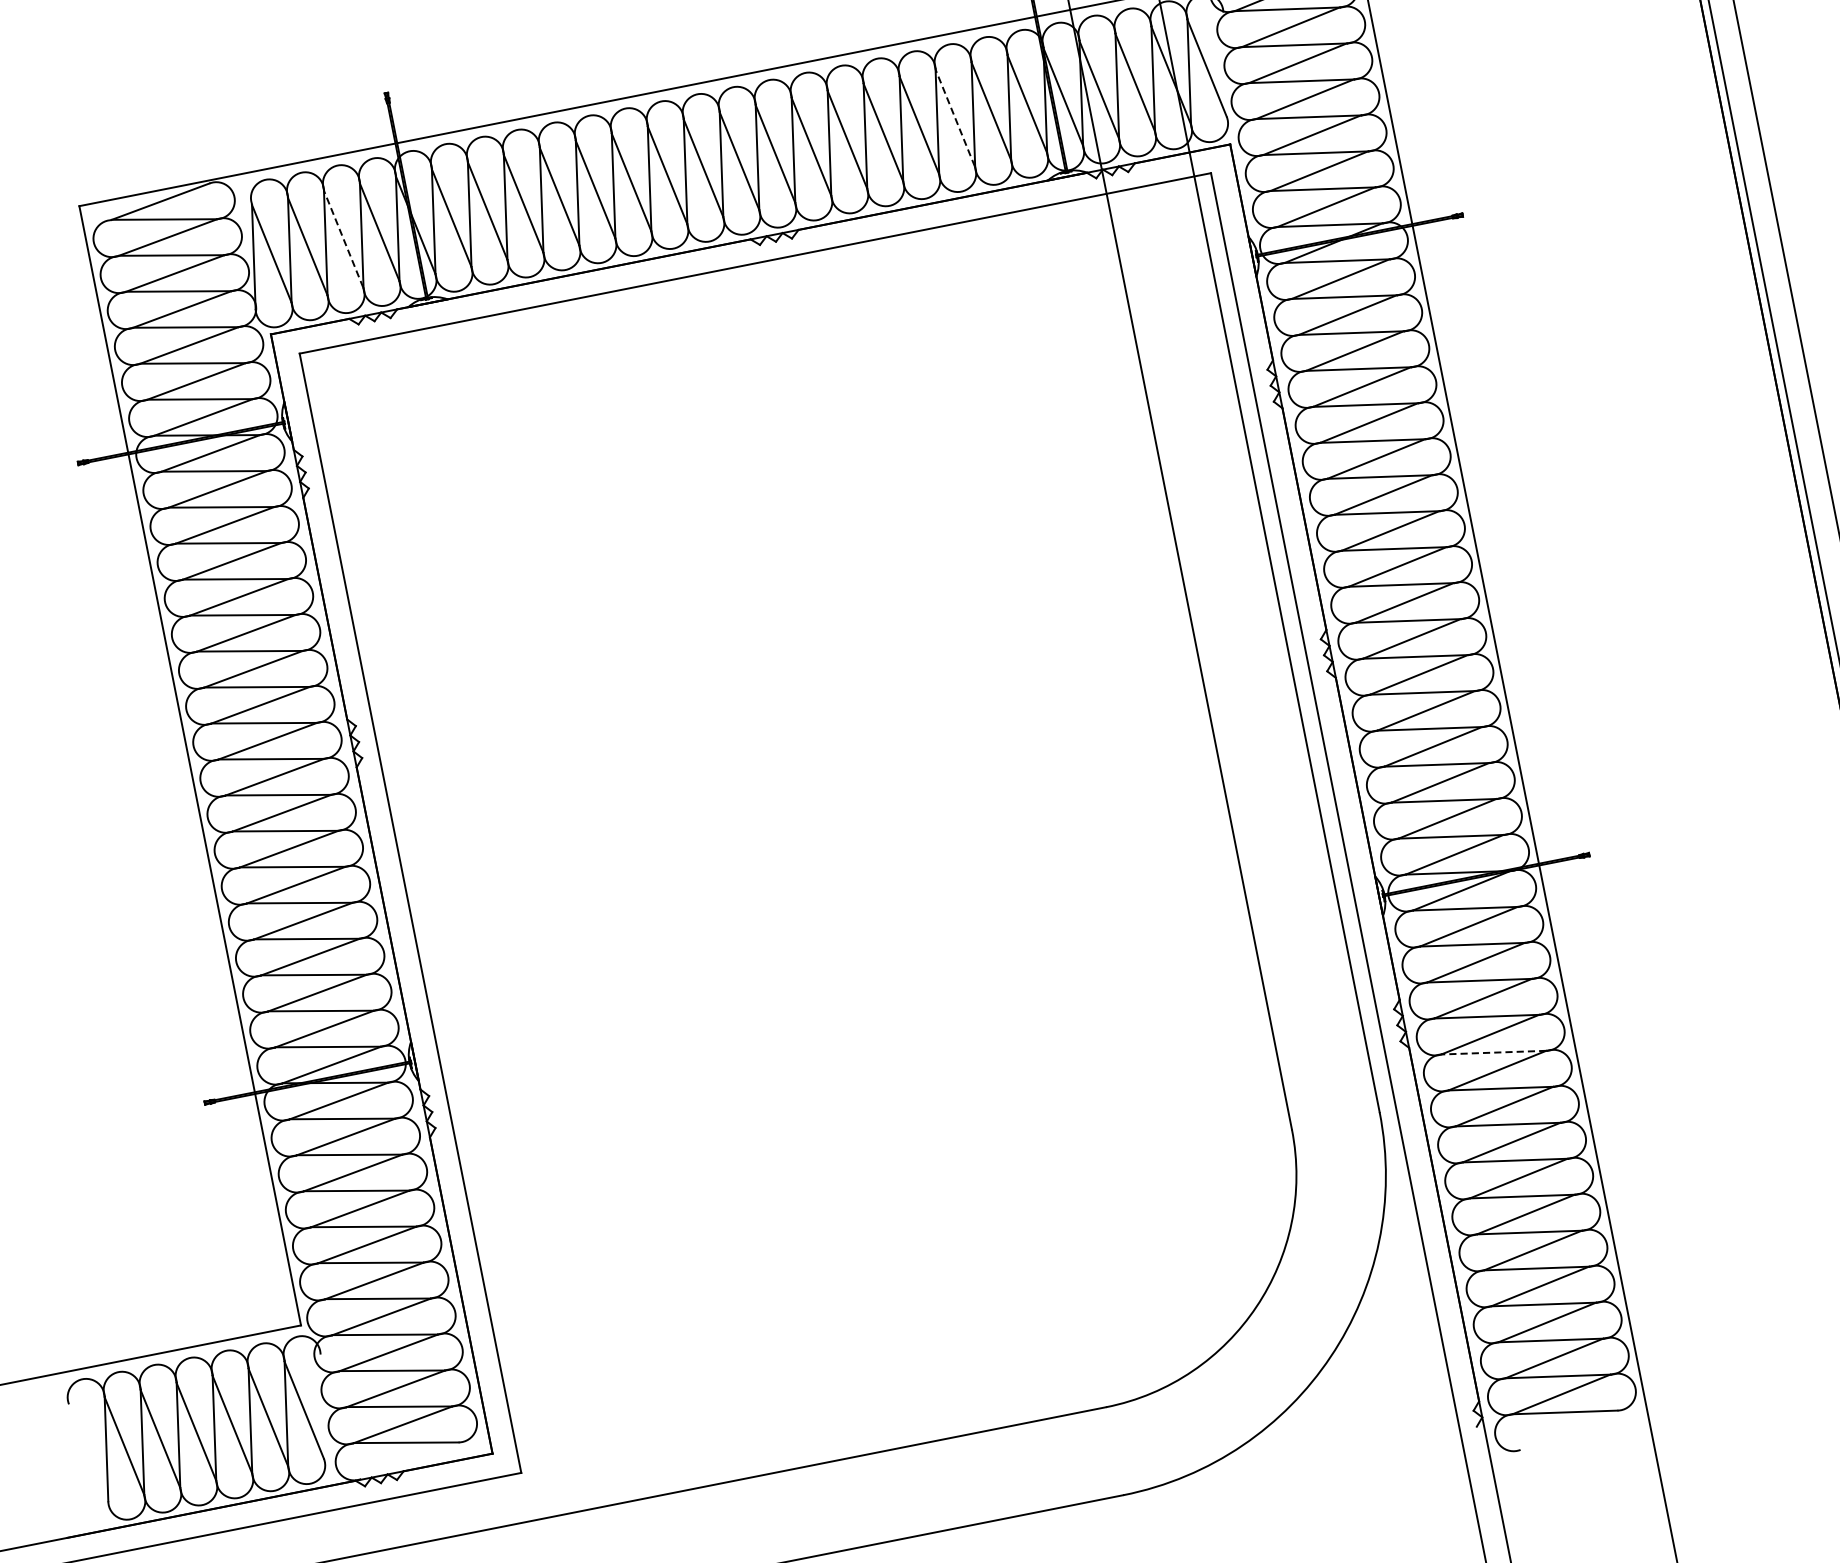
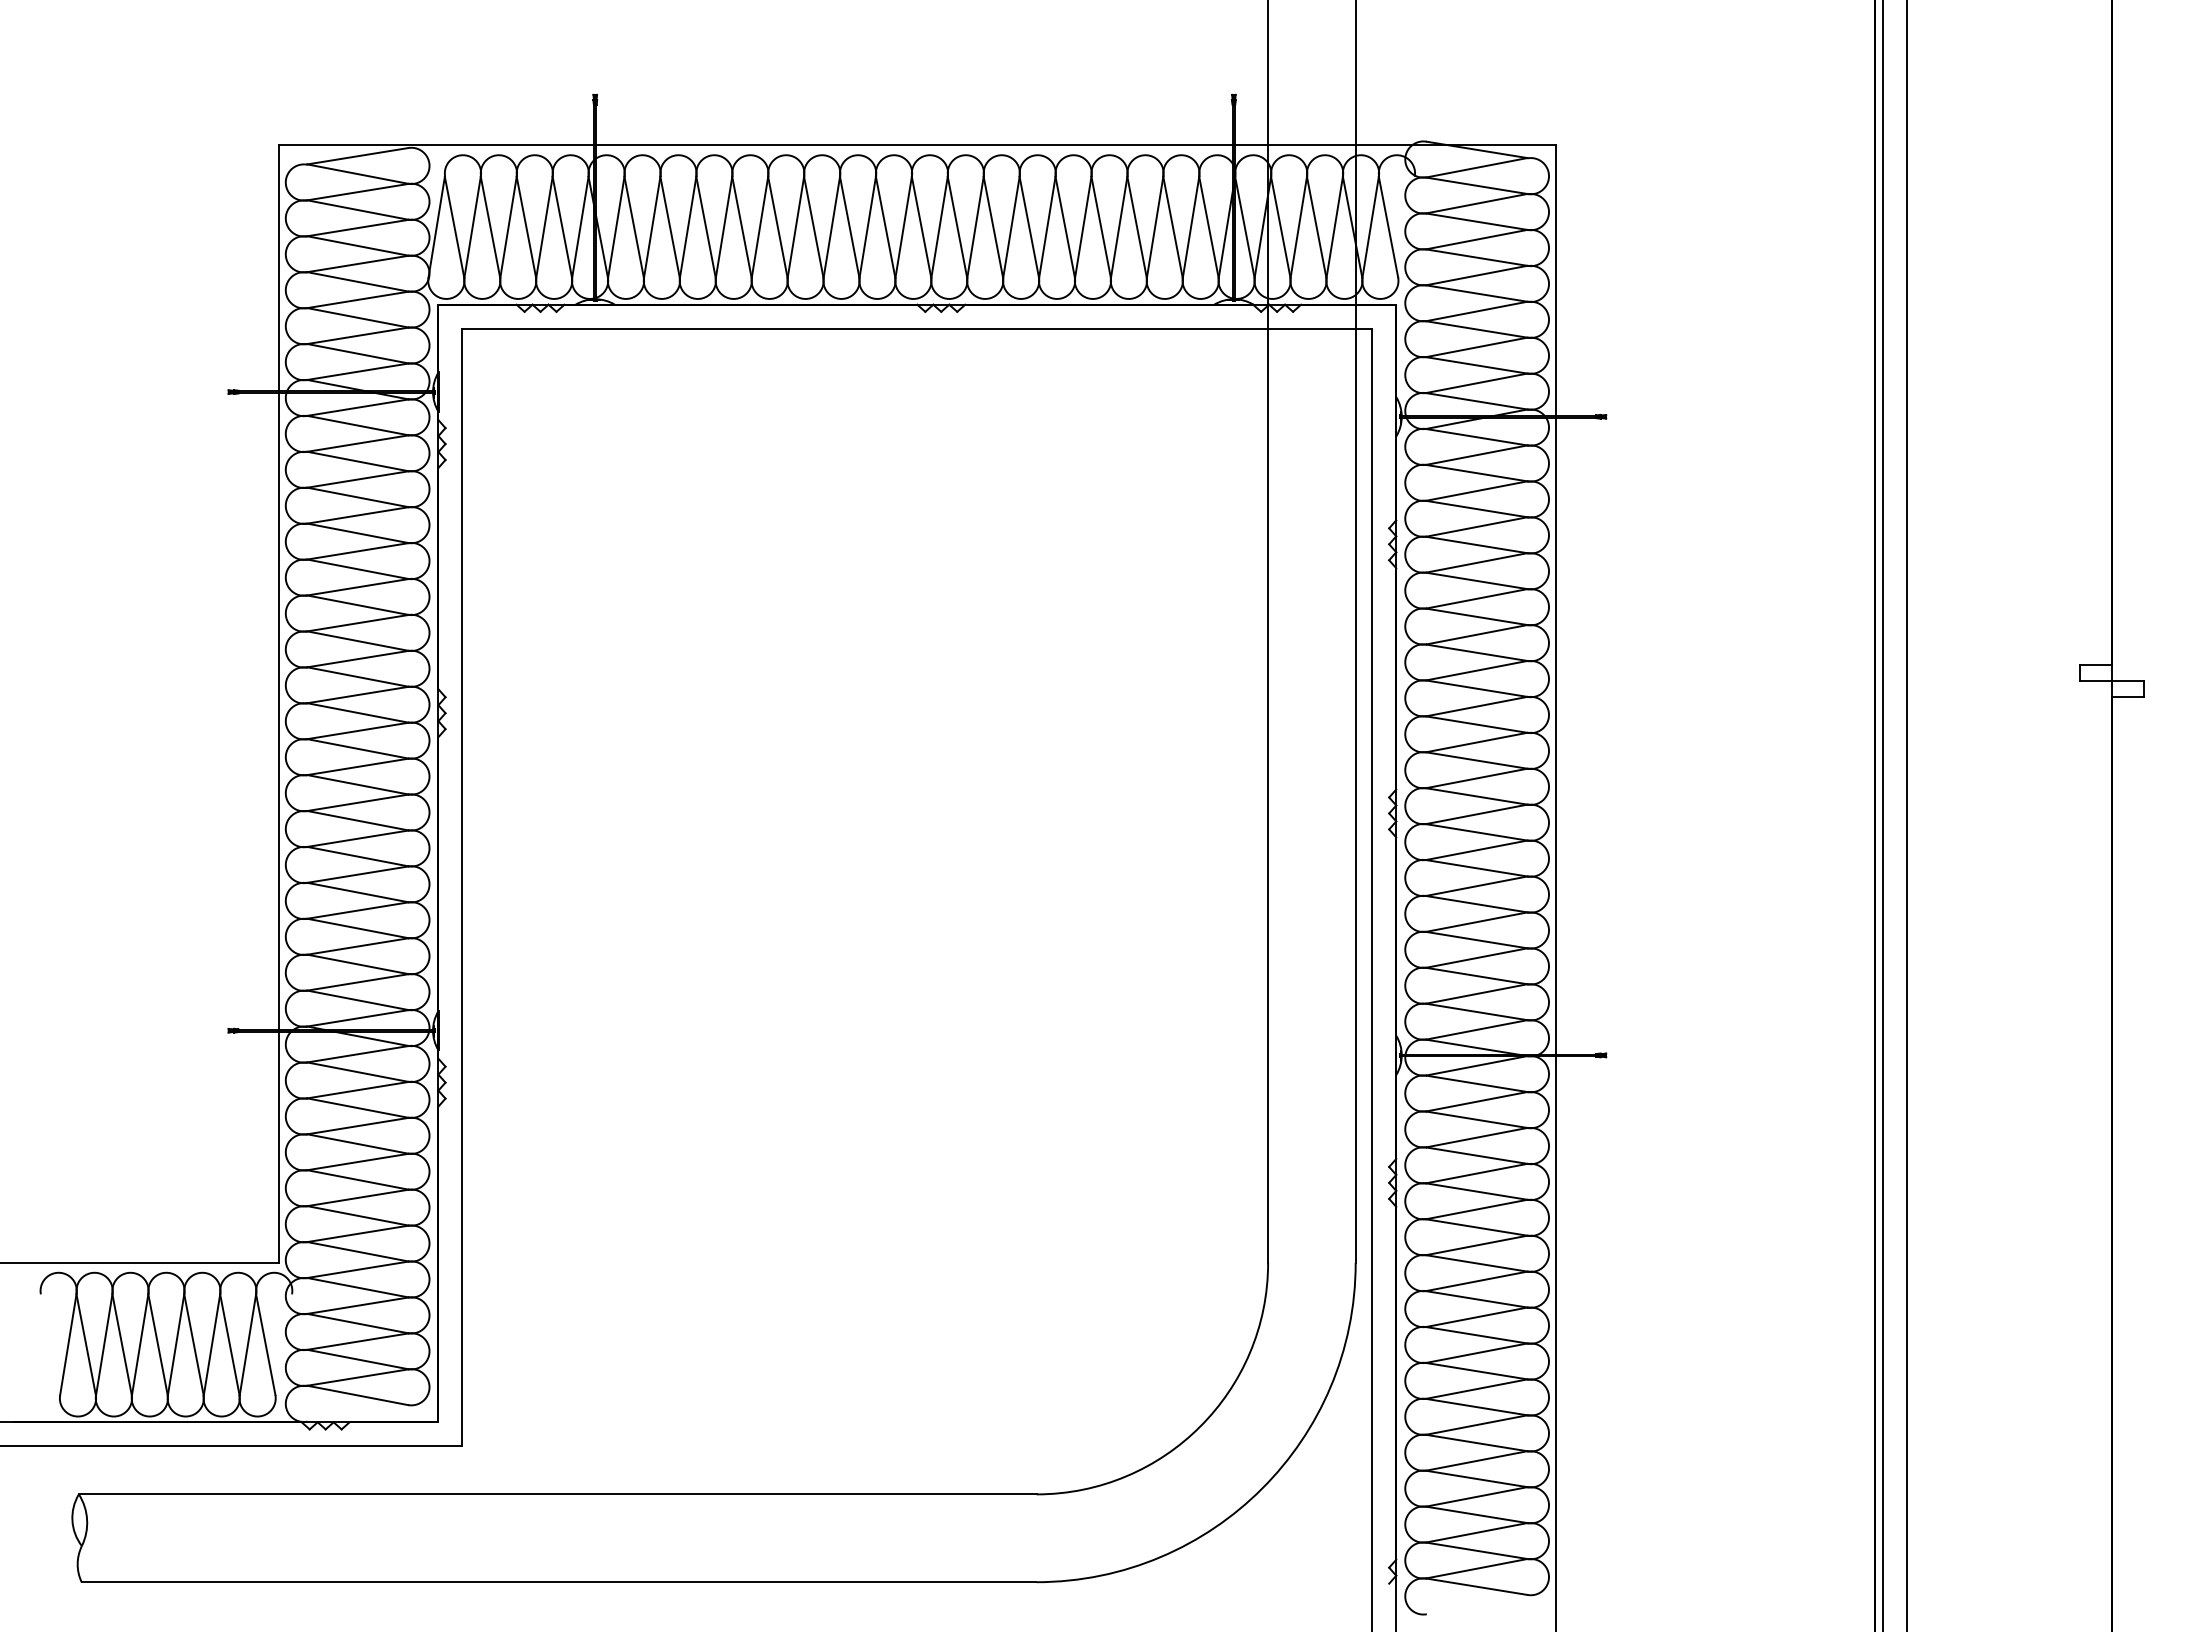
line: (954, 117) -> (1136, 226), dashed -> solid
line: (343, 238) -> (526, 226), dashed -> solid
line: (1494, 1052) -> (1477, 1227), dashed -> solid

